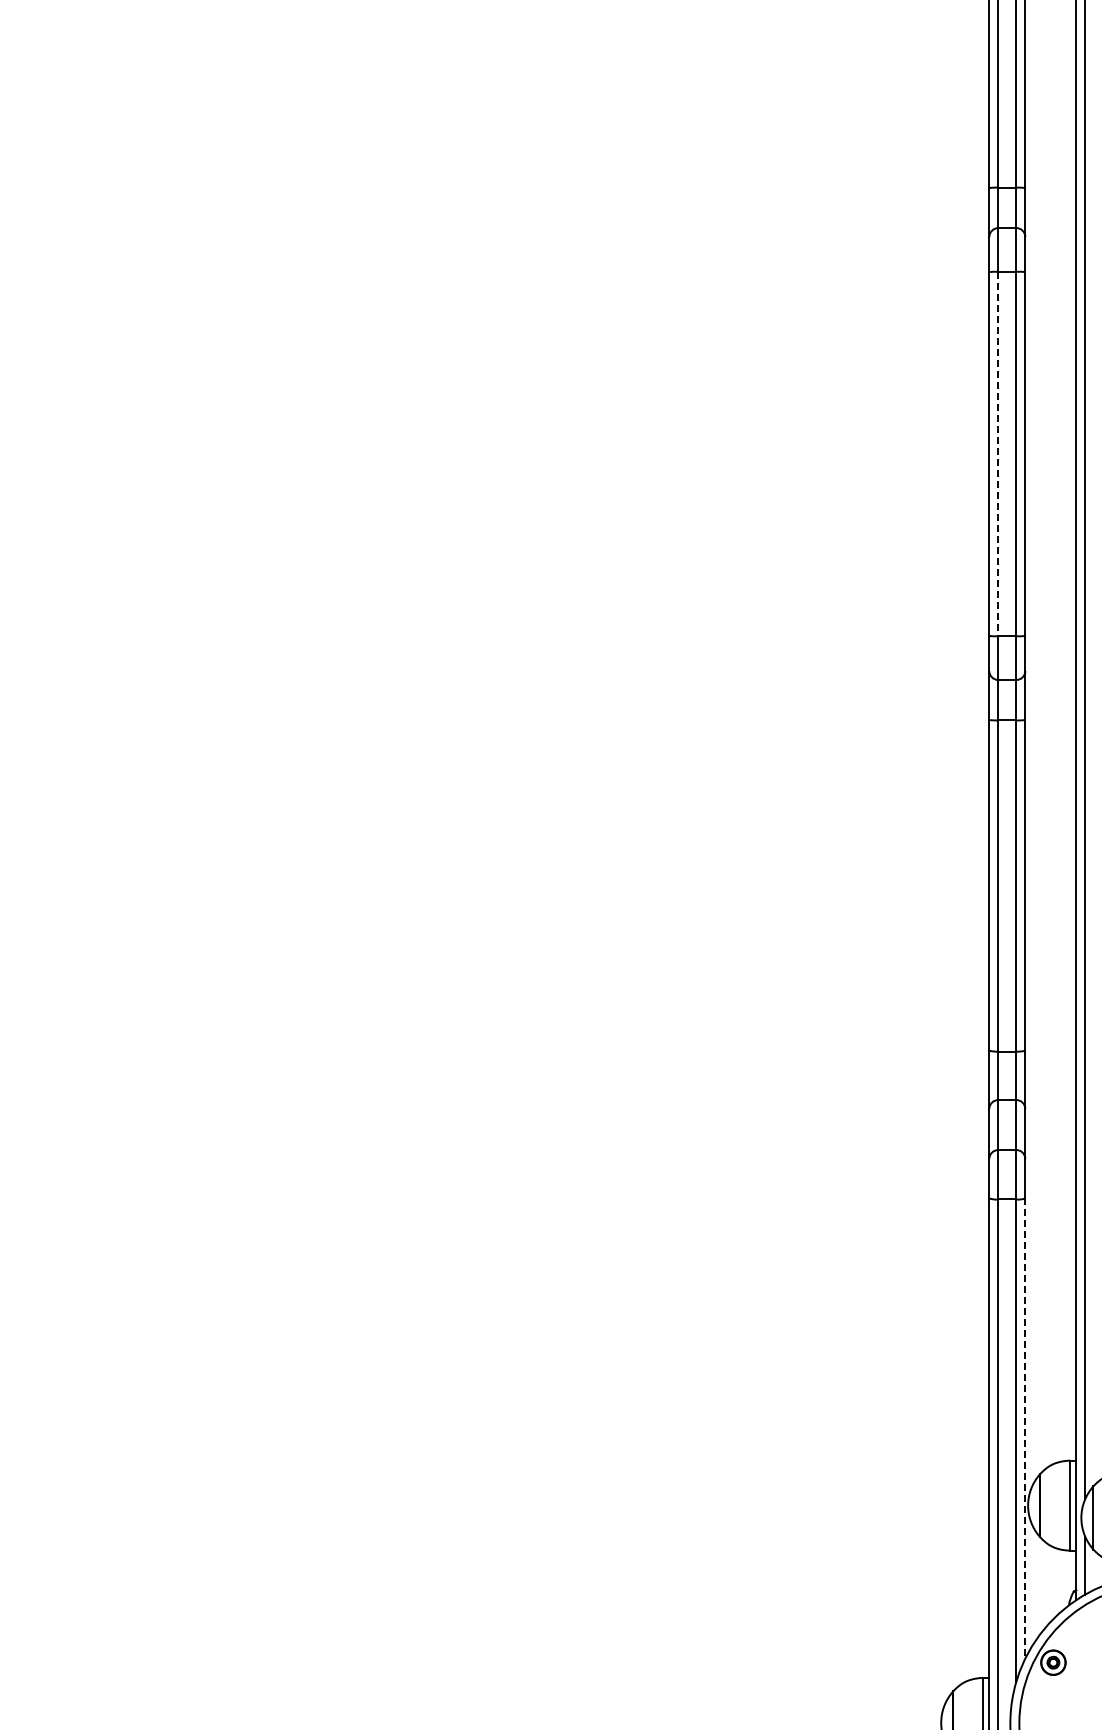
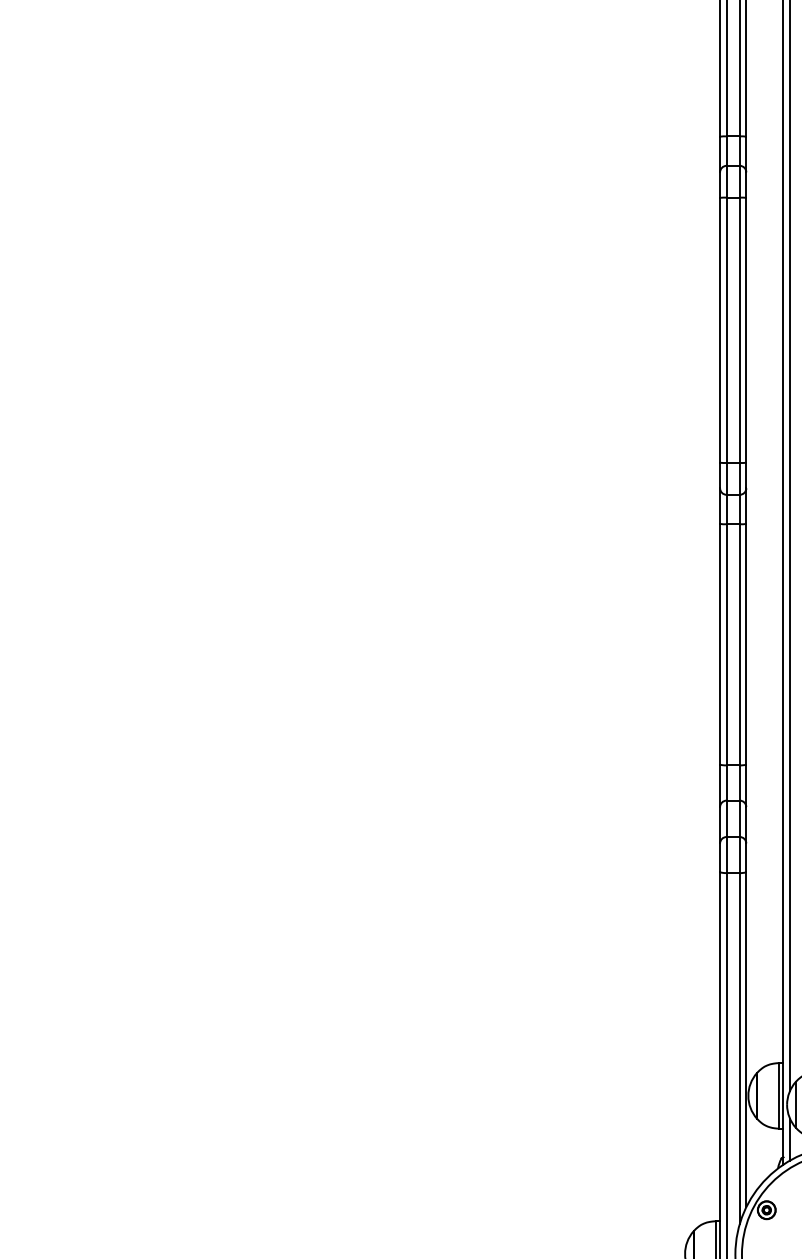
line: (998, 454) -> (726, 330), dashed -> solid
line: (1025, 1428) -> (746, 1039), dashed -> solid

